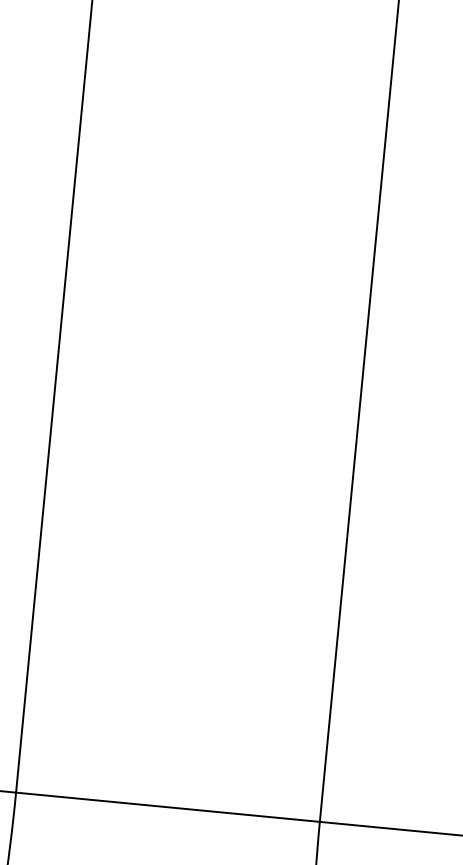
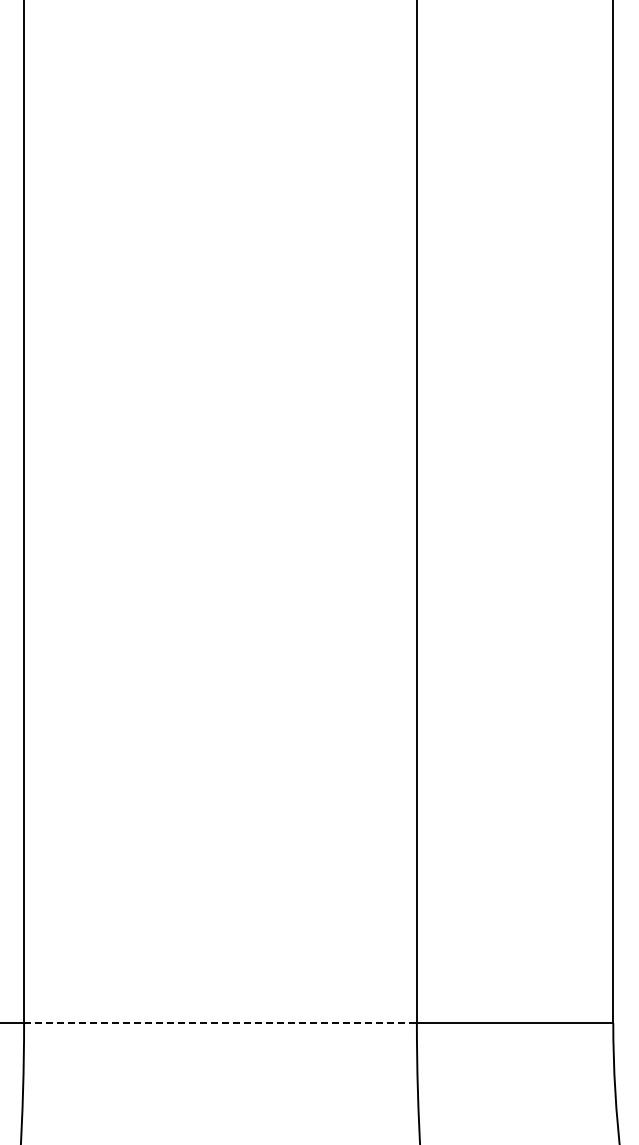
line: (168, 806) -> (220, 1022), solid -> dashed

